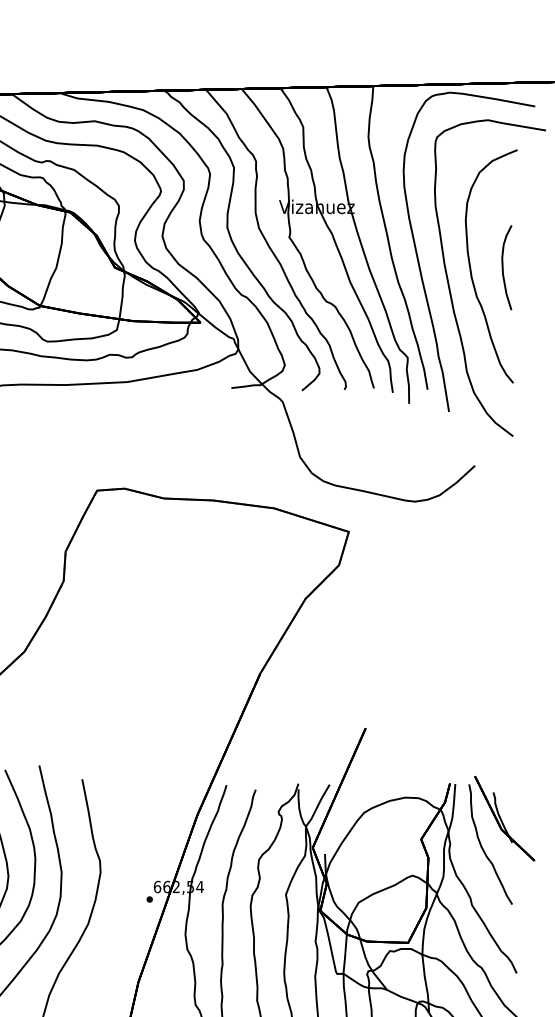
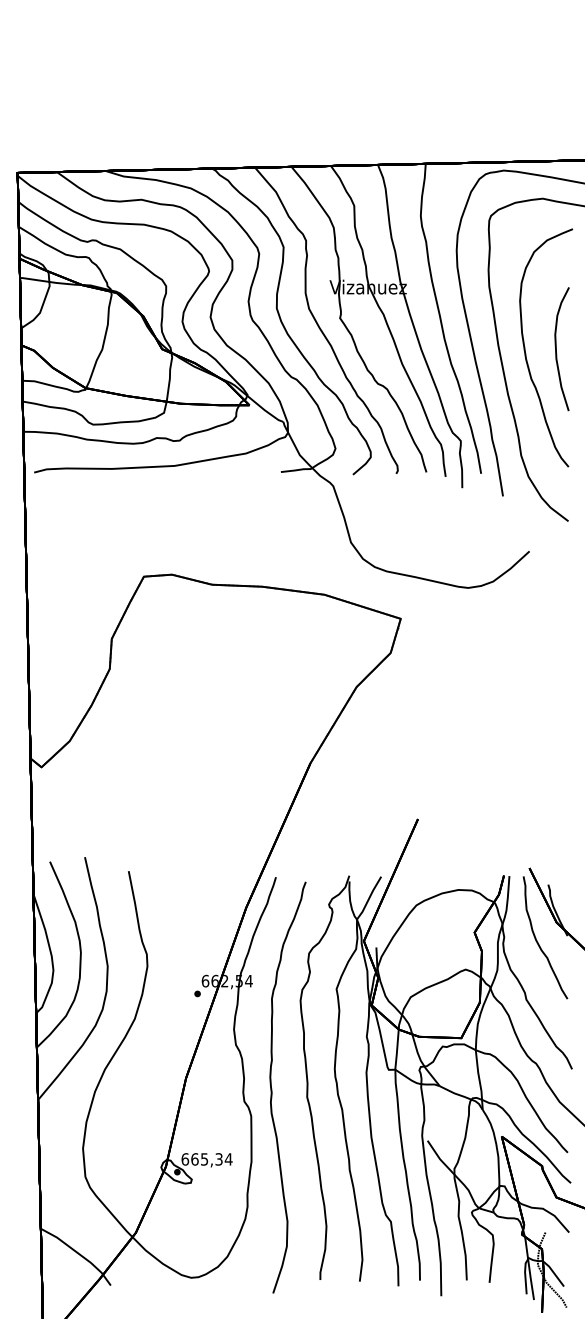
part: (506, 267) -> (561, 349), size x1.43

